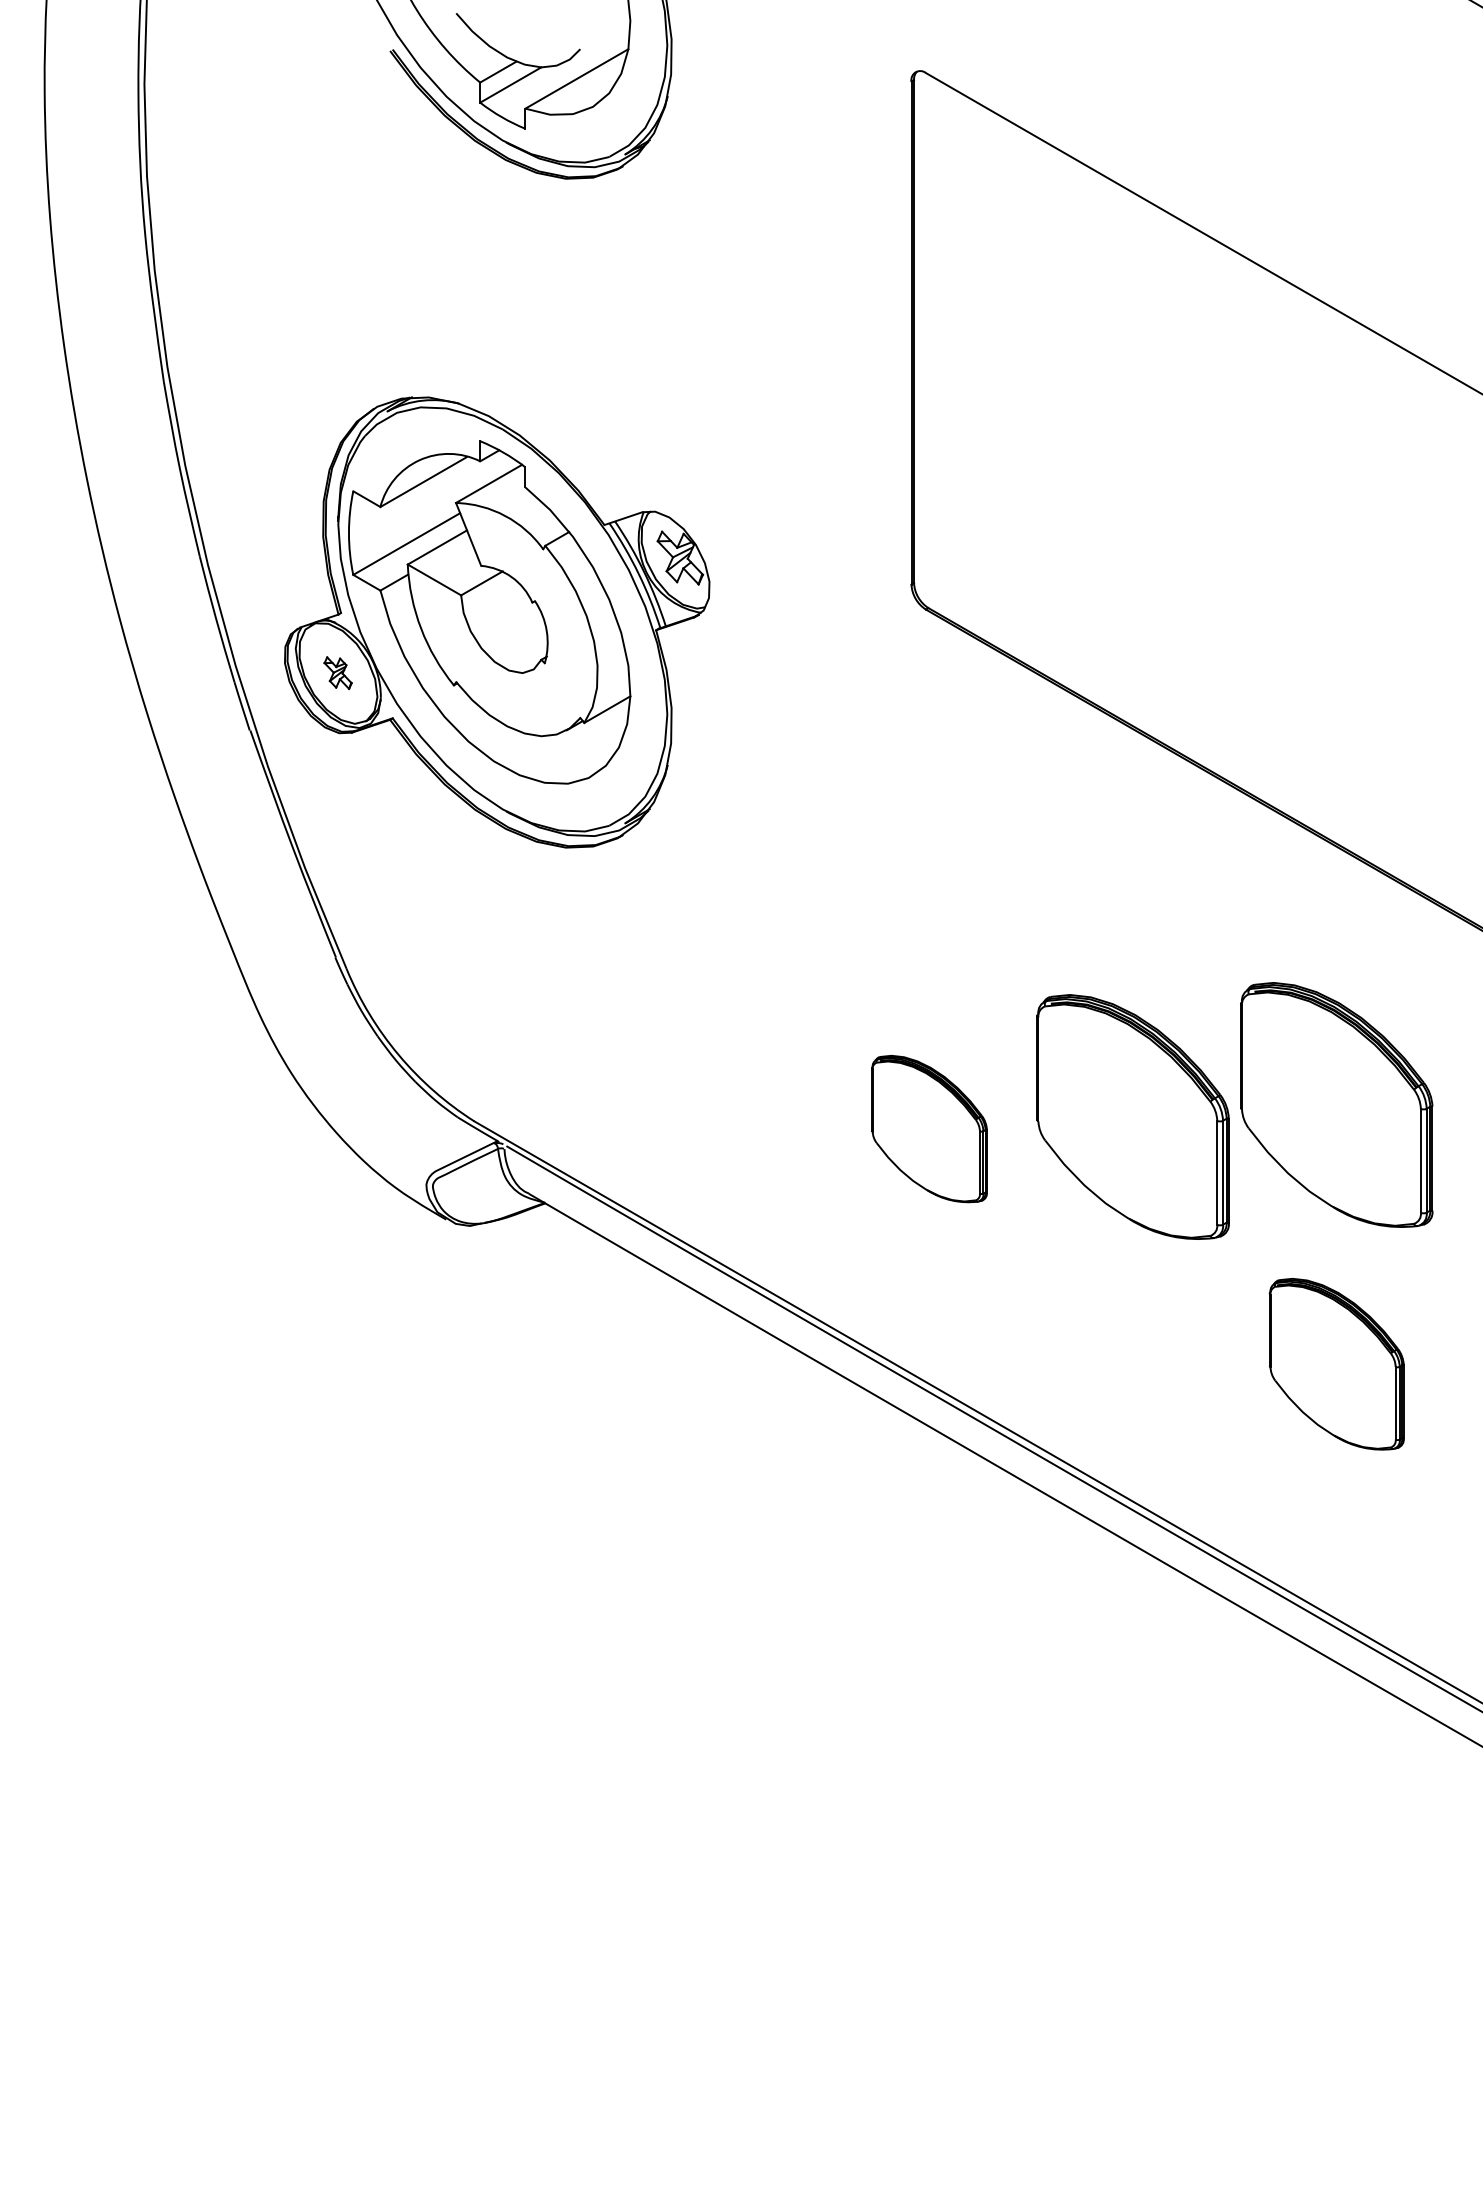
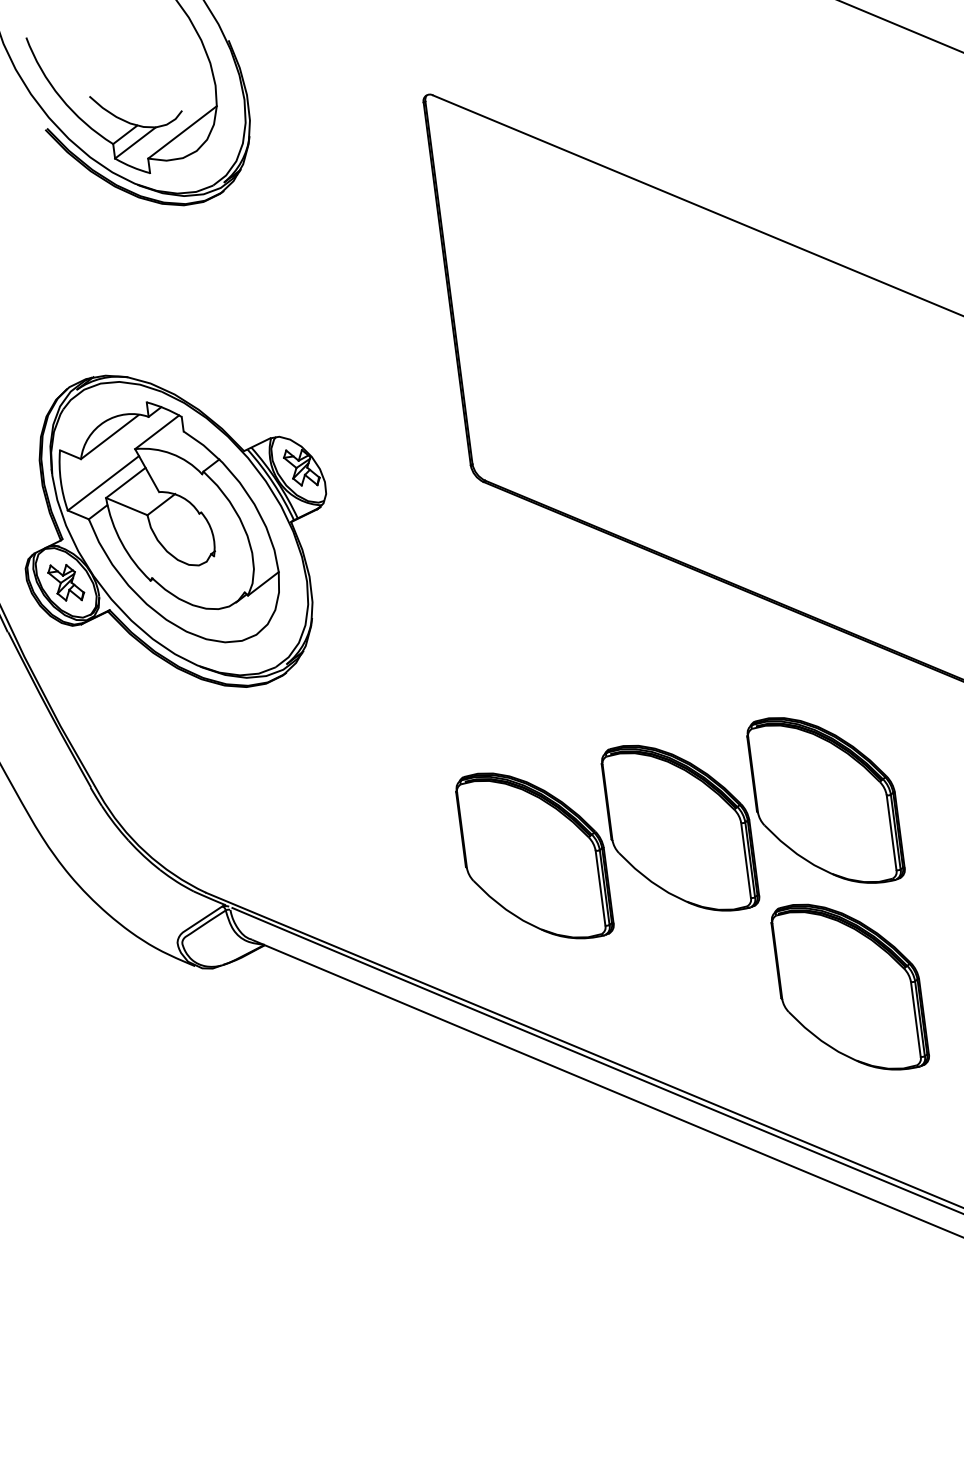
part: (337, 672) -> (65, 582), size x1.67
part: (929, 1128) -> (534, 855), size x1.67
part: (1336, 1364) -> (849, 987), size x1.43

